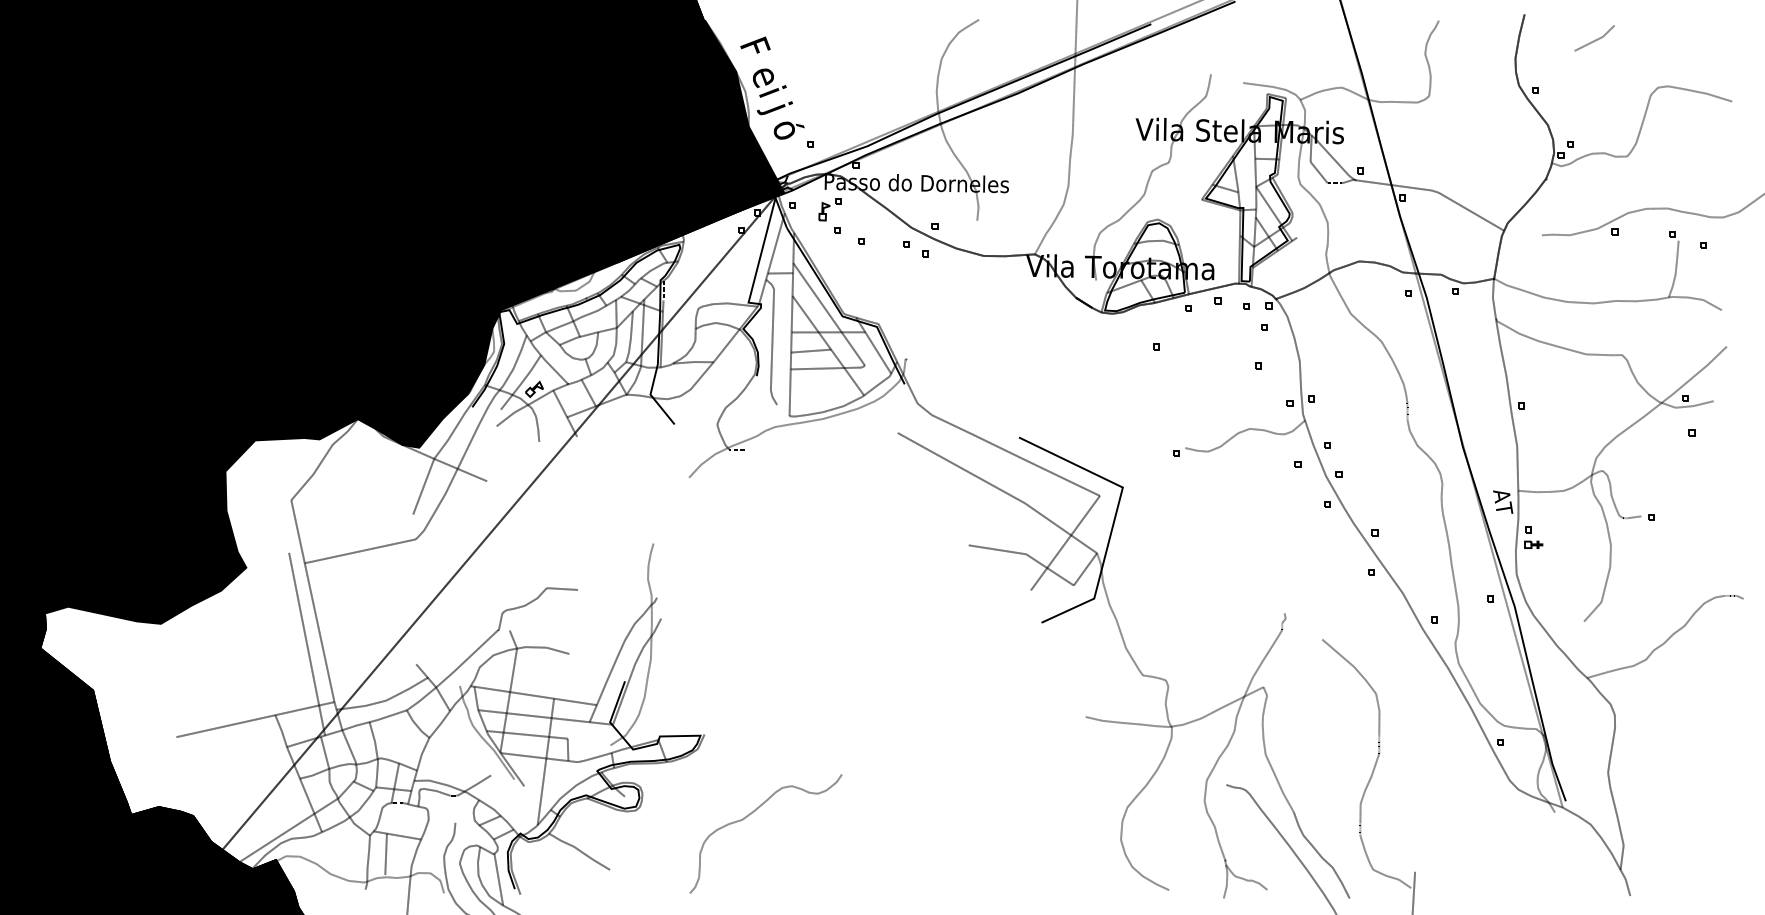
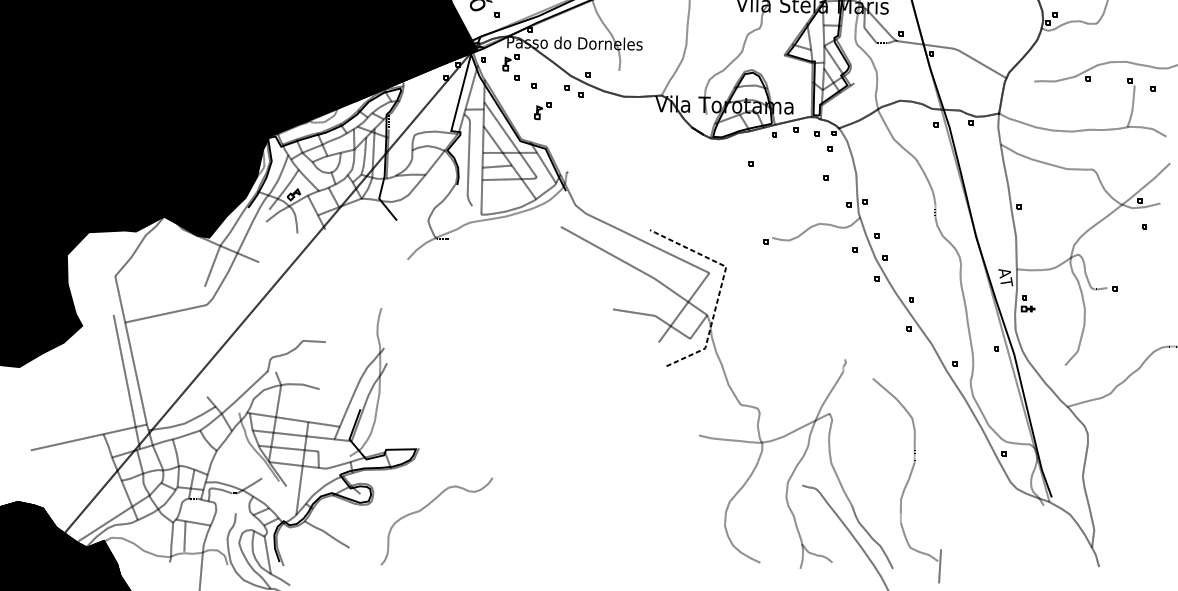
part: (872, 275) -> (542, 111), added
line: (1115, 514) -> (720, 286), solid -> dashed
part: (751, 814) -> (426, 507), moved

